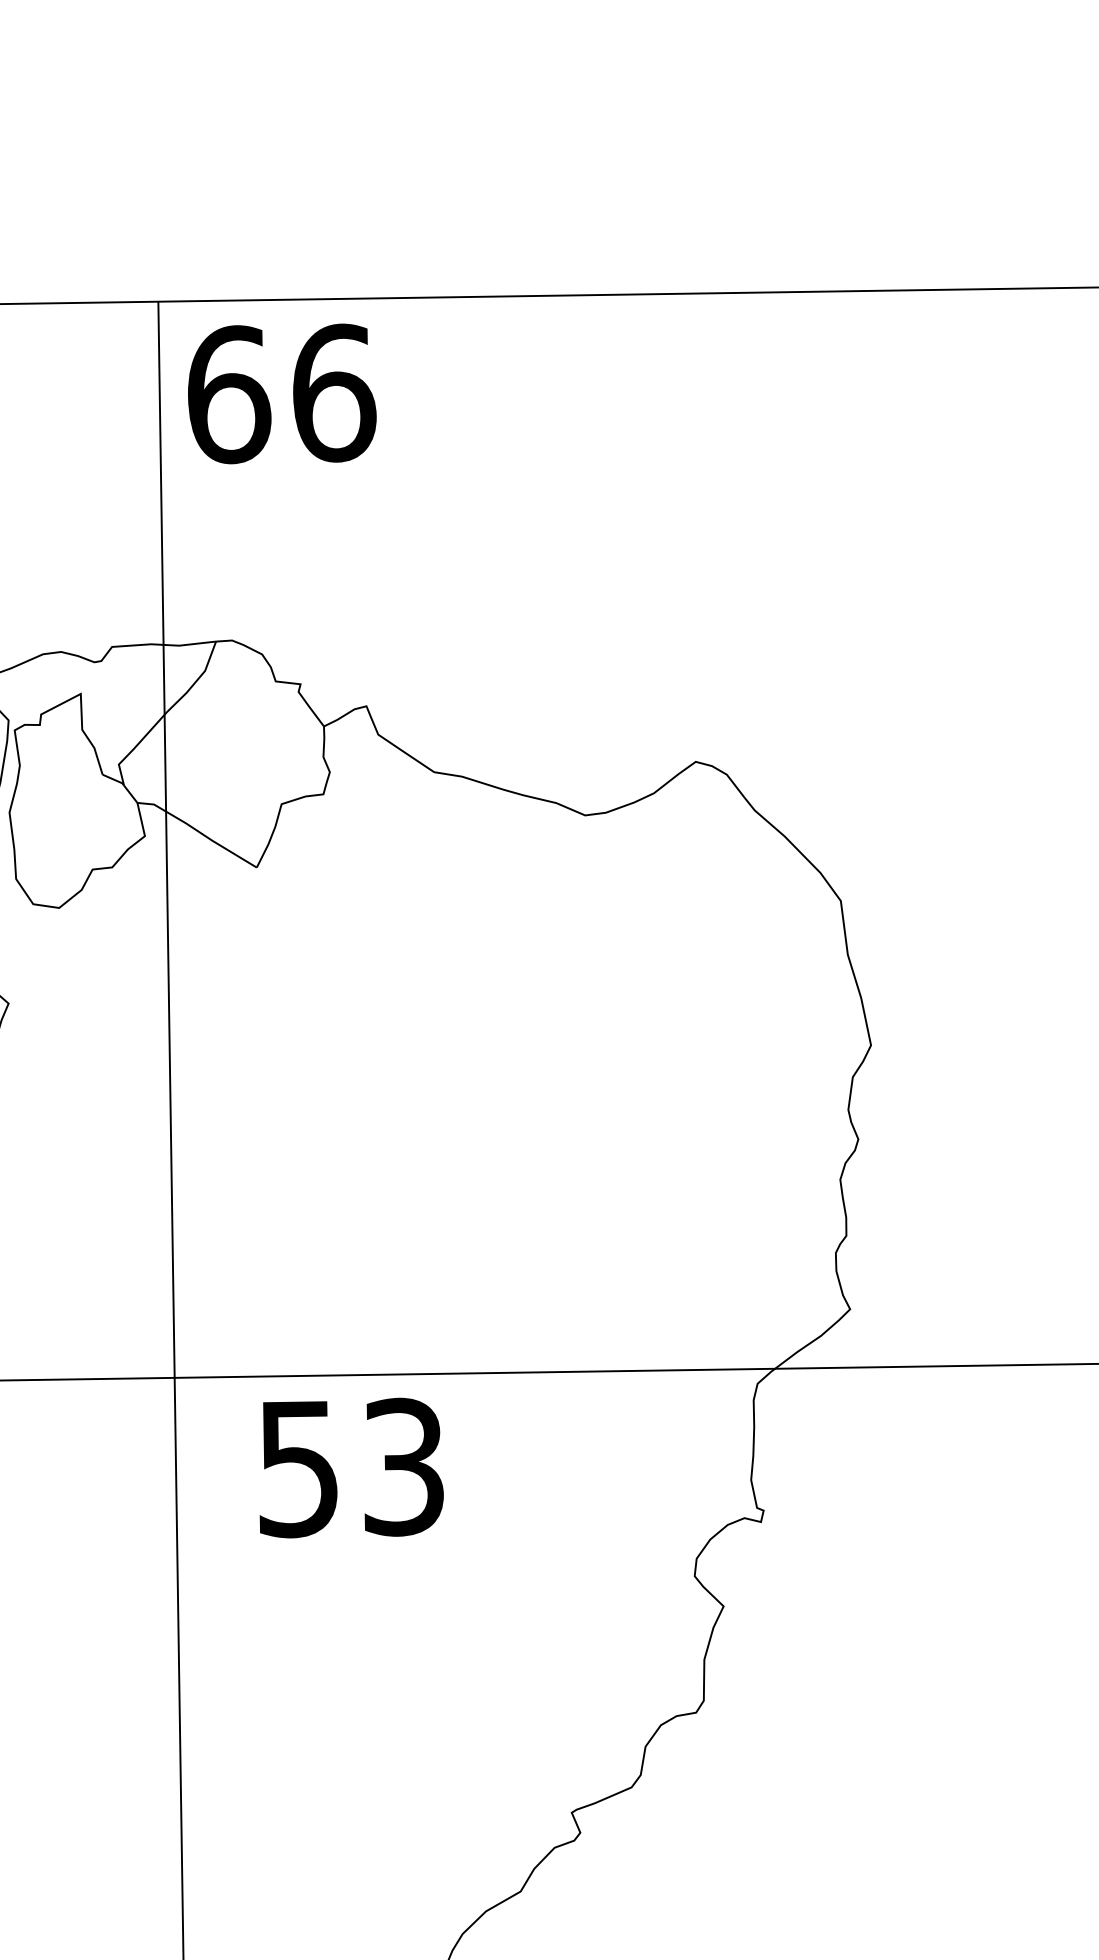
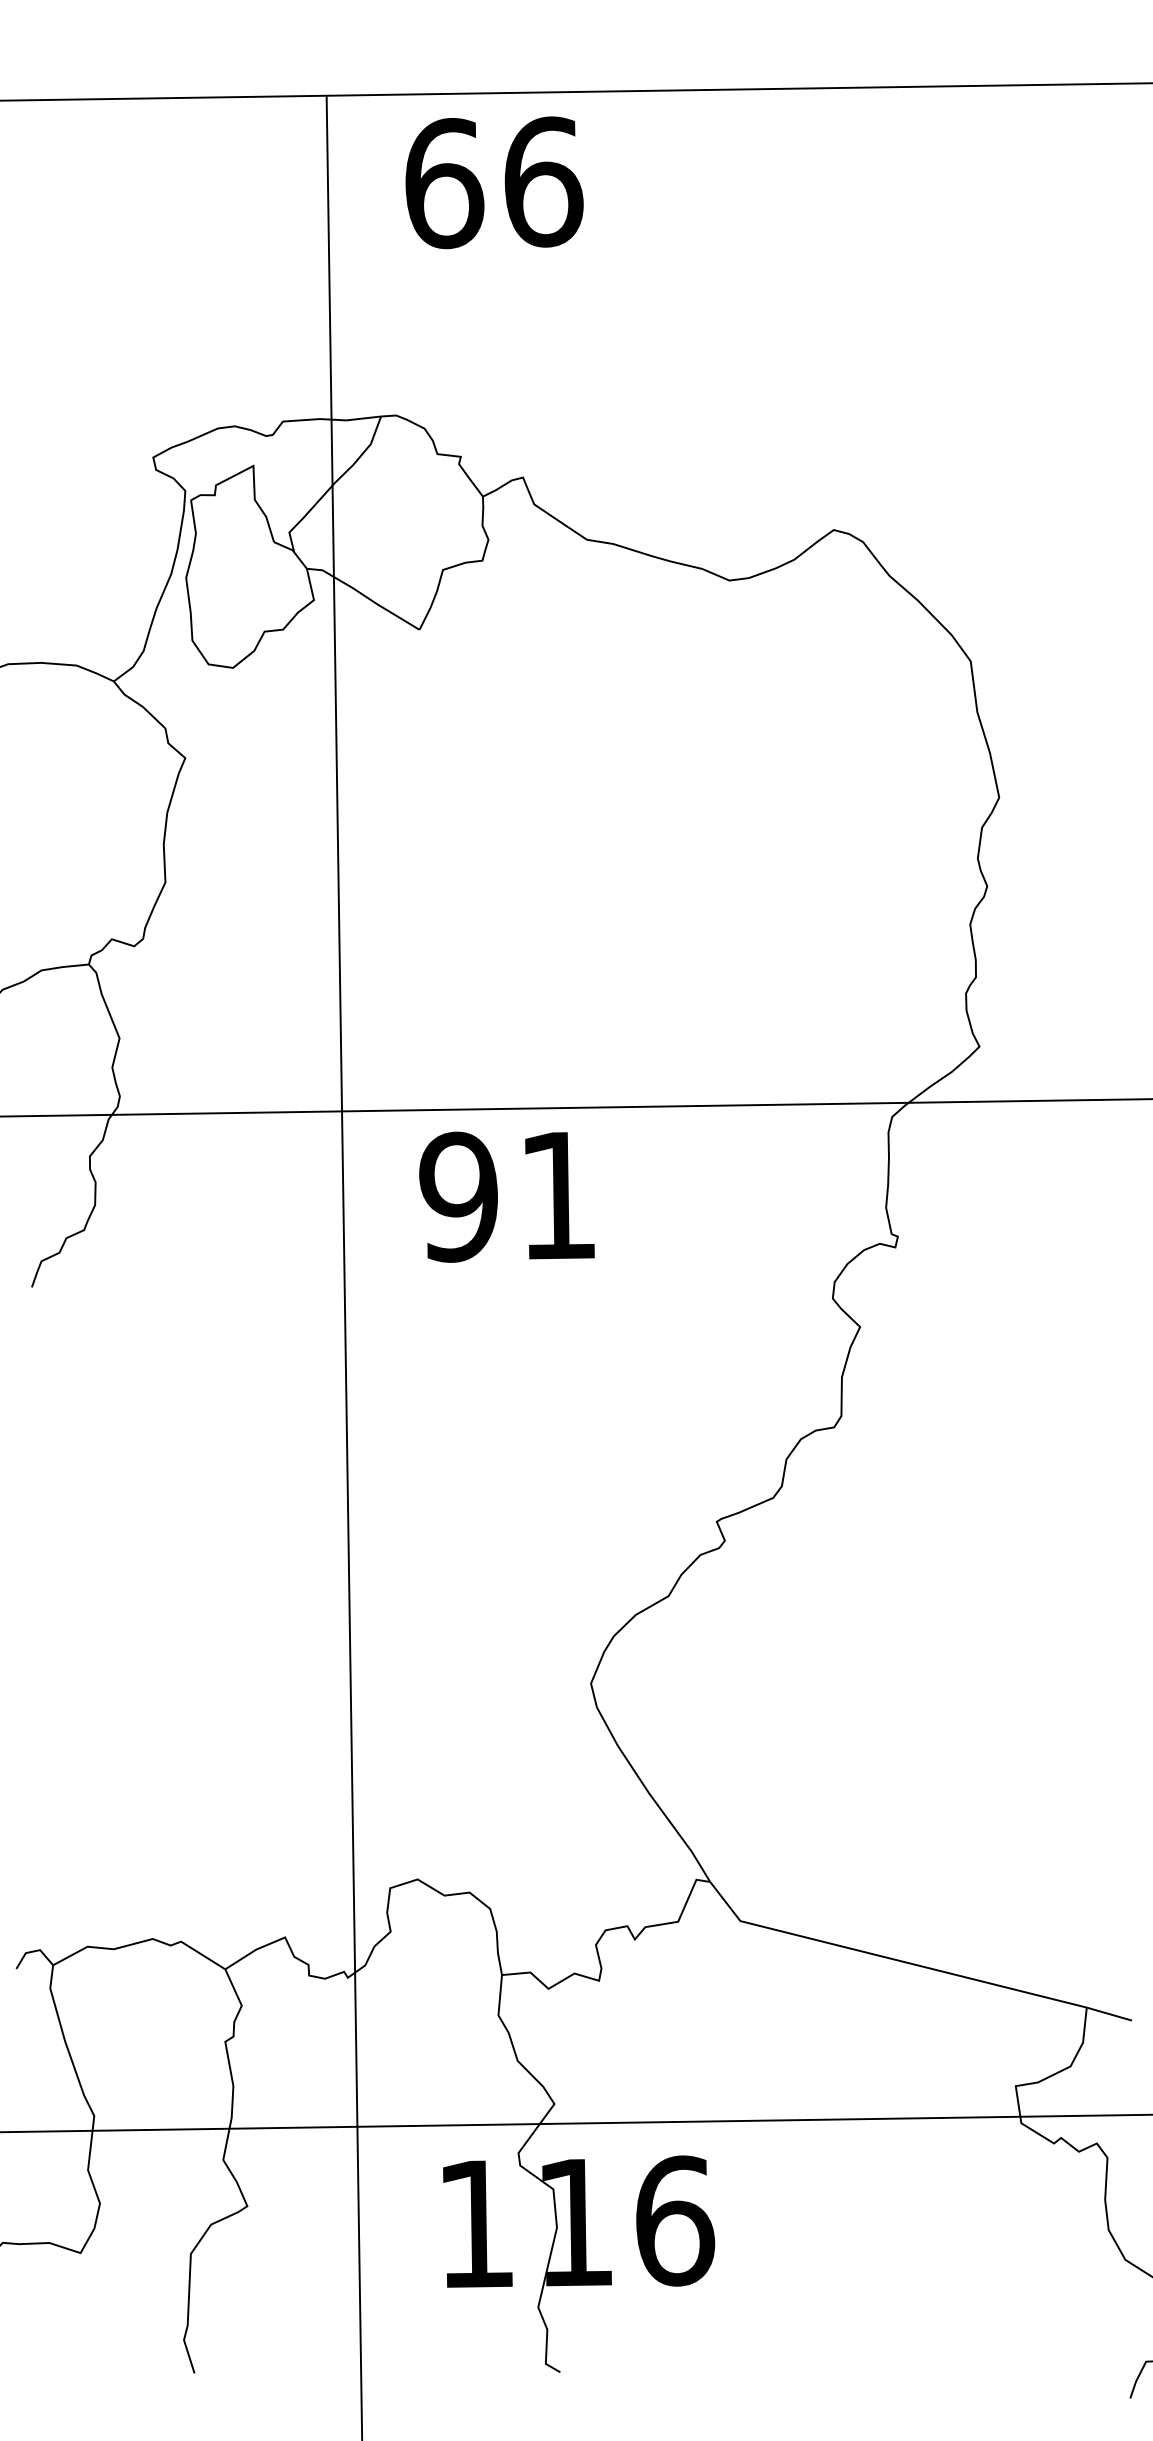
text: (282, 393) -> (494, 182), moved
text: (349, 1468) -> (507, 1196), 53 -> 91

